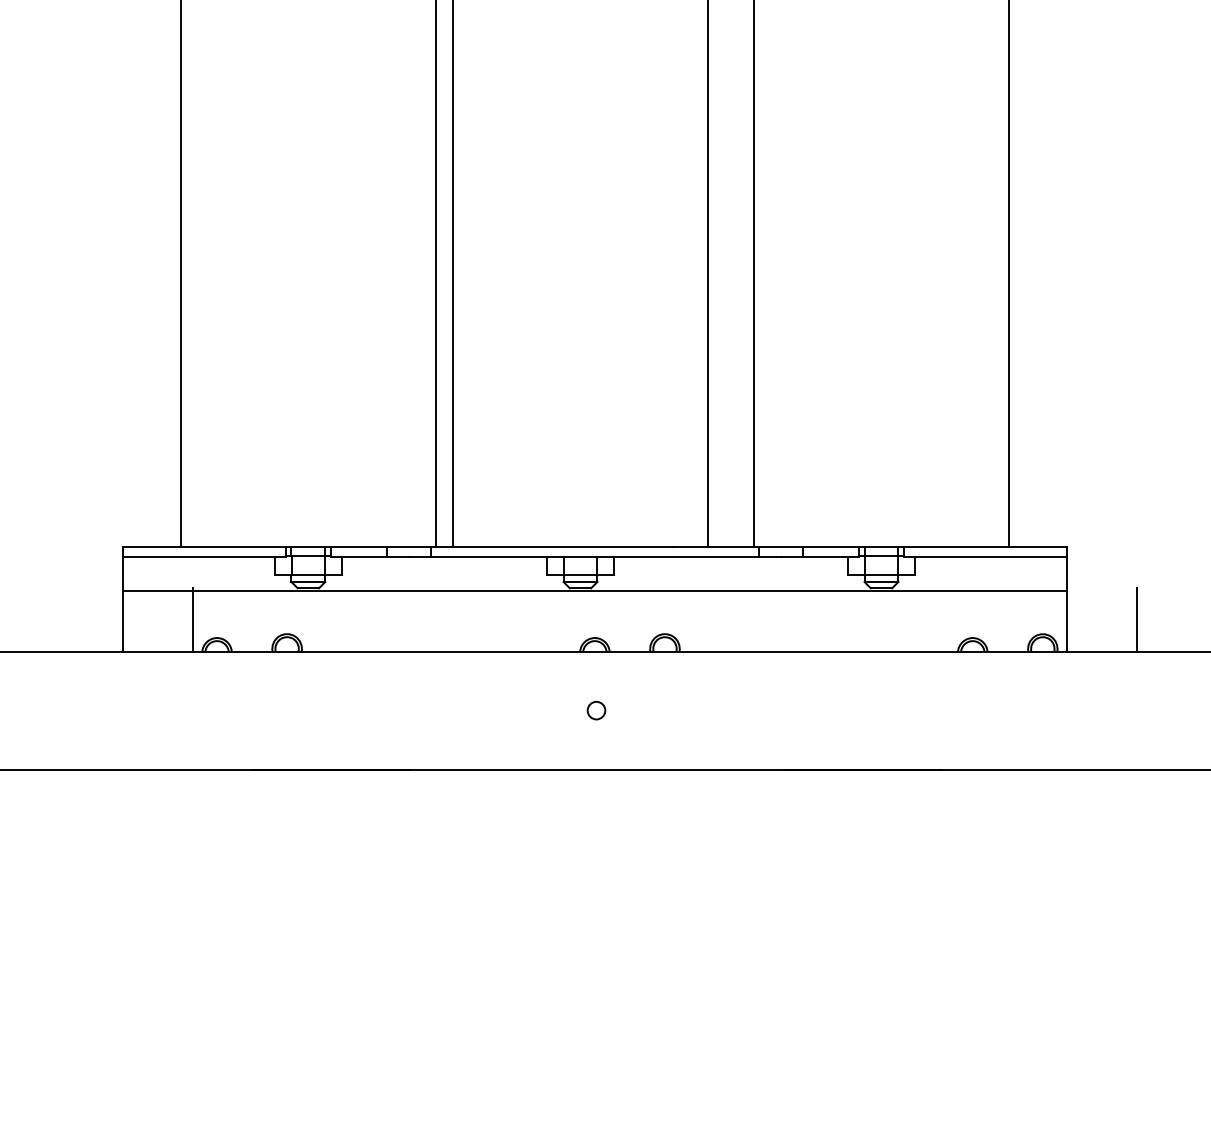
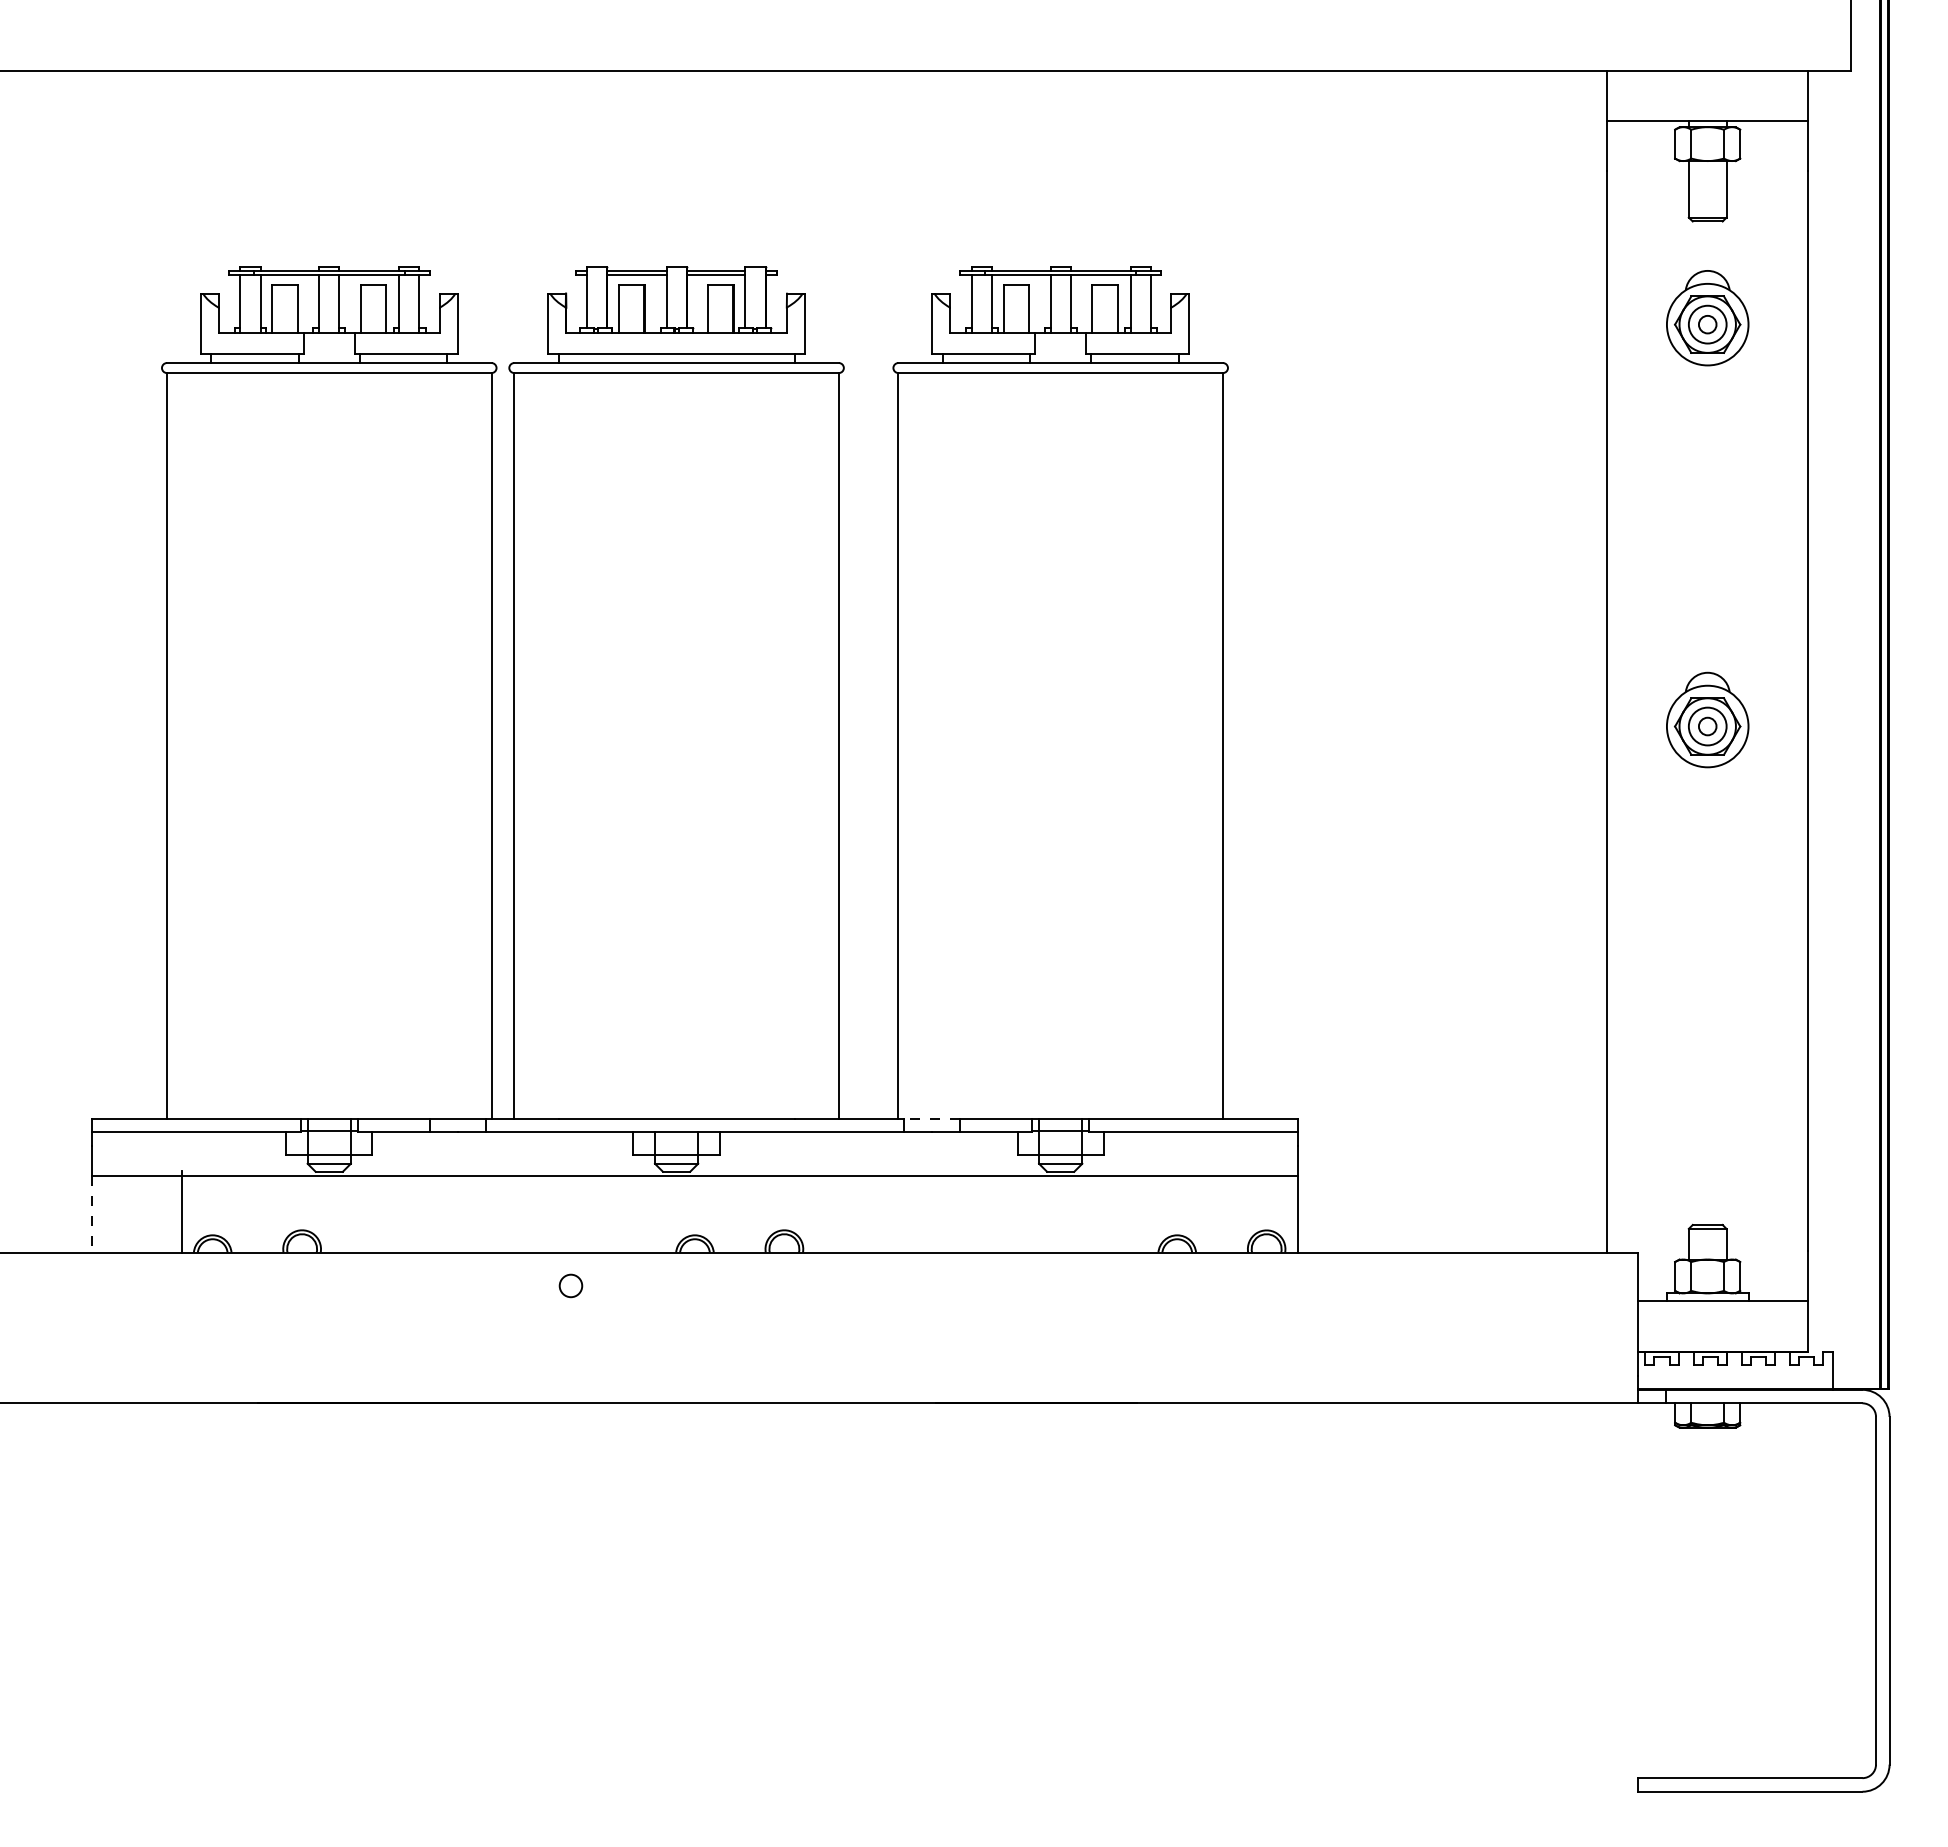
line: (780, 546) -> (931, 1118), solid -> dashed
line: (1137, 619) -> (1387, 1211), removed
line: (122, 621) -> (92, 1214), solid -> dashed
circle: (596, 710) -> (570, 1285), moved

